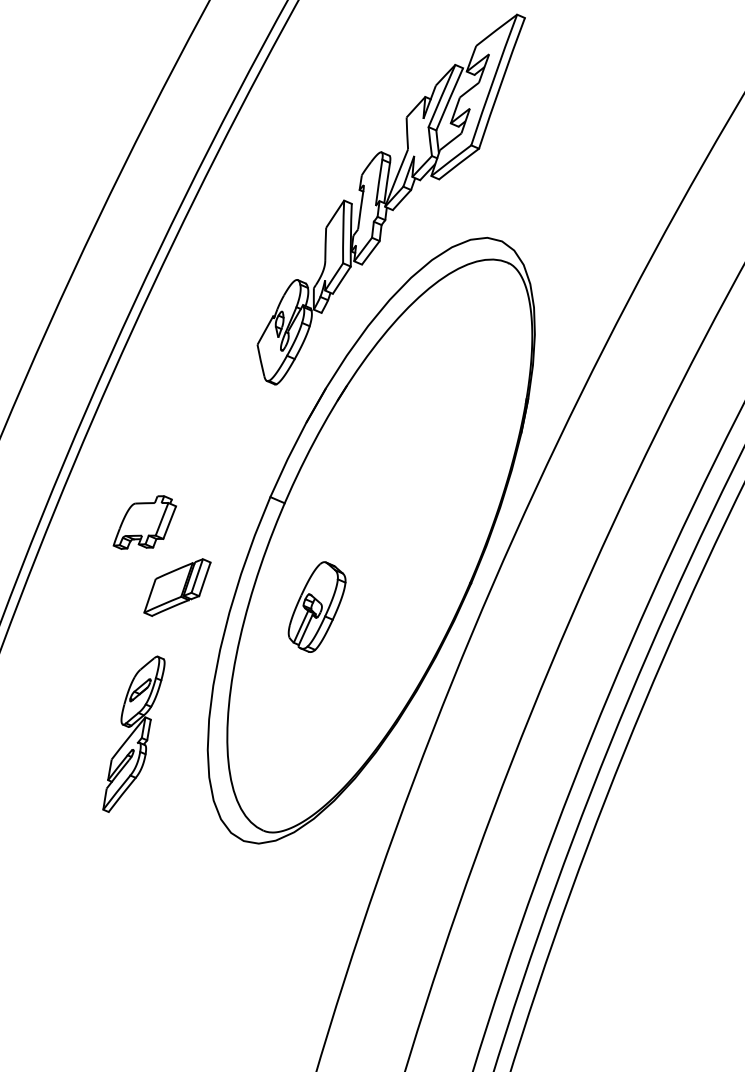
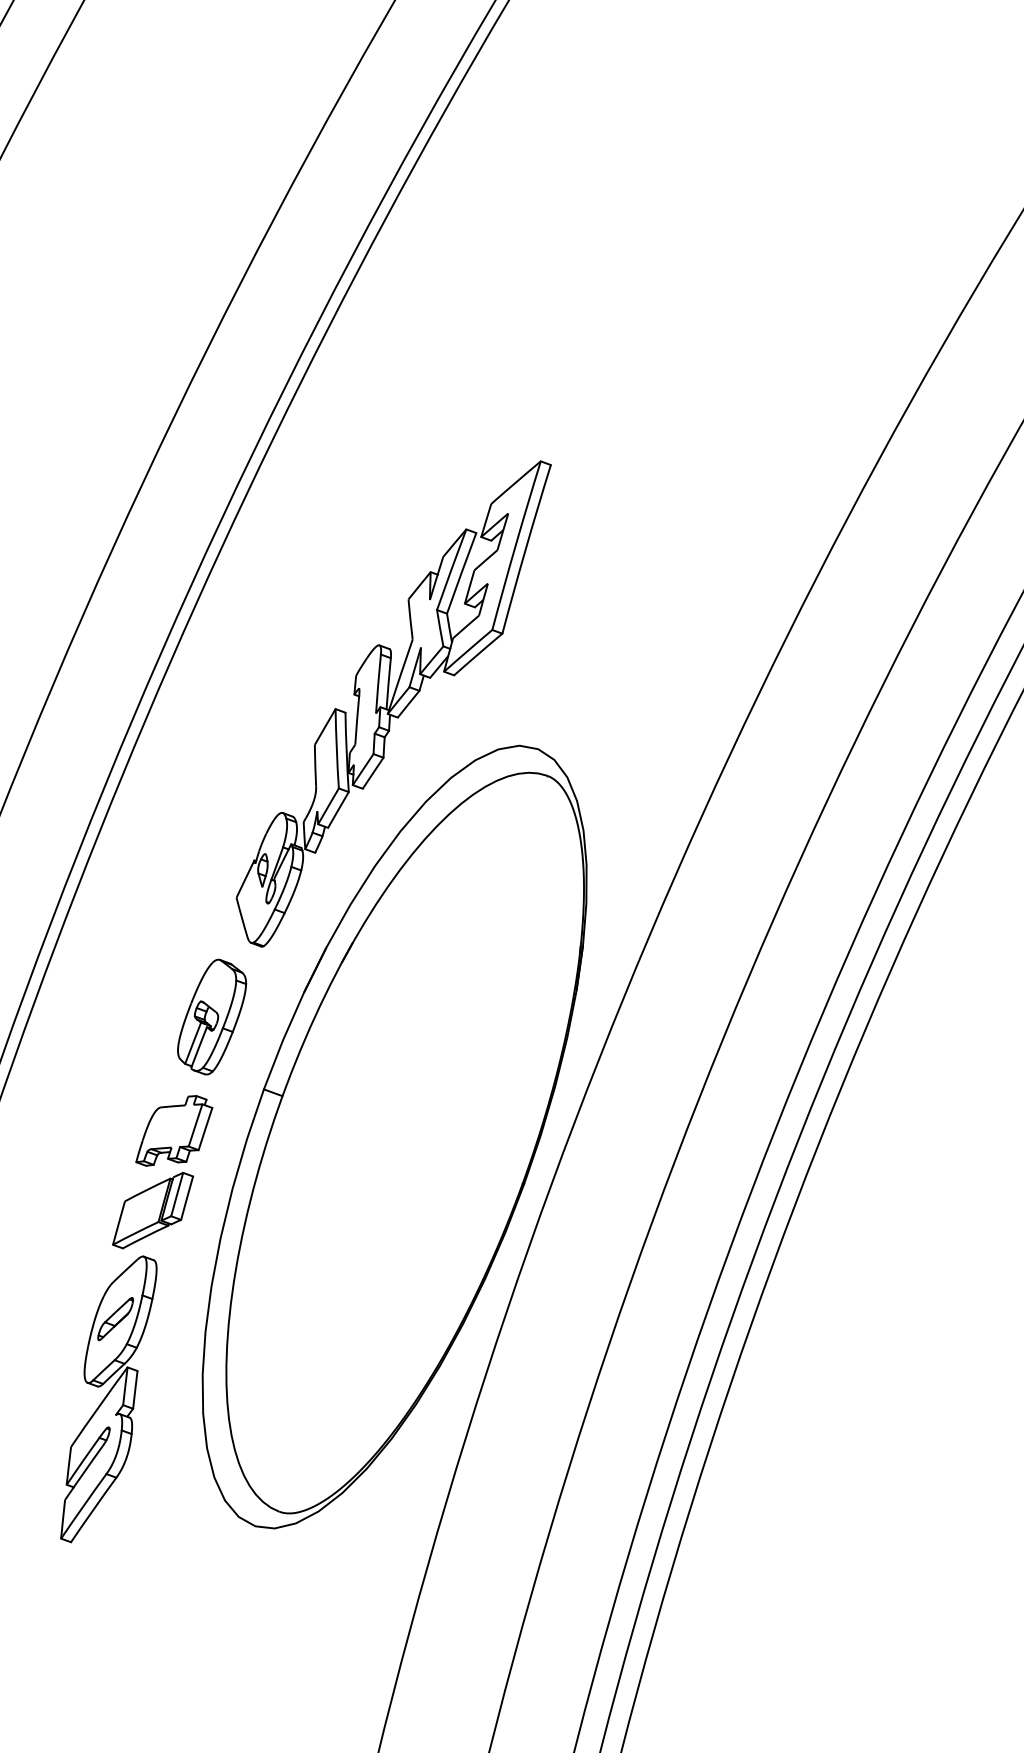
part: (145, 522) -> (174, 1130), moved
part: (317, 606) -> (212, 1016), moved
part: (133, 734) -> (108, 1399), size x1.43

